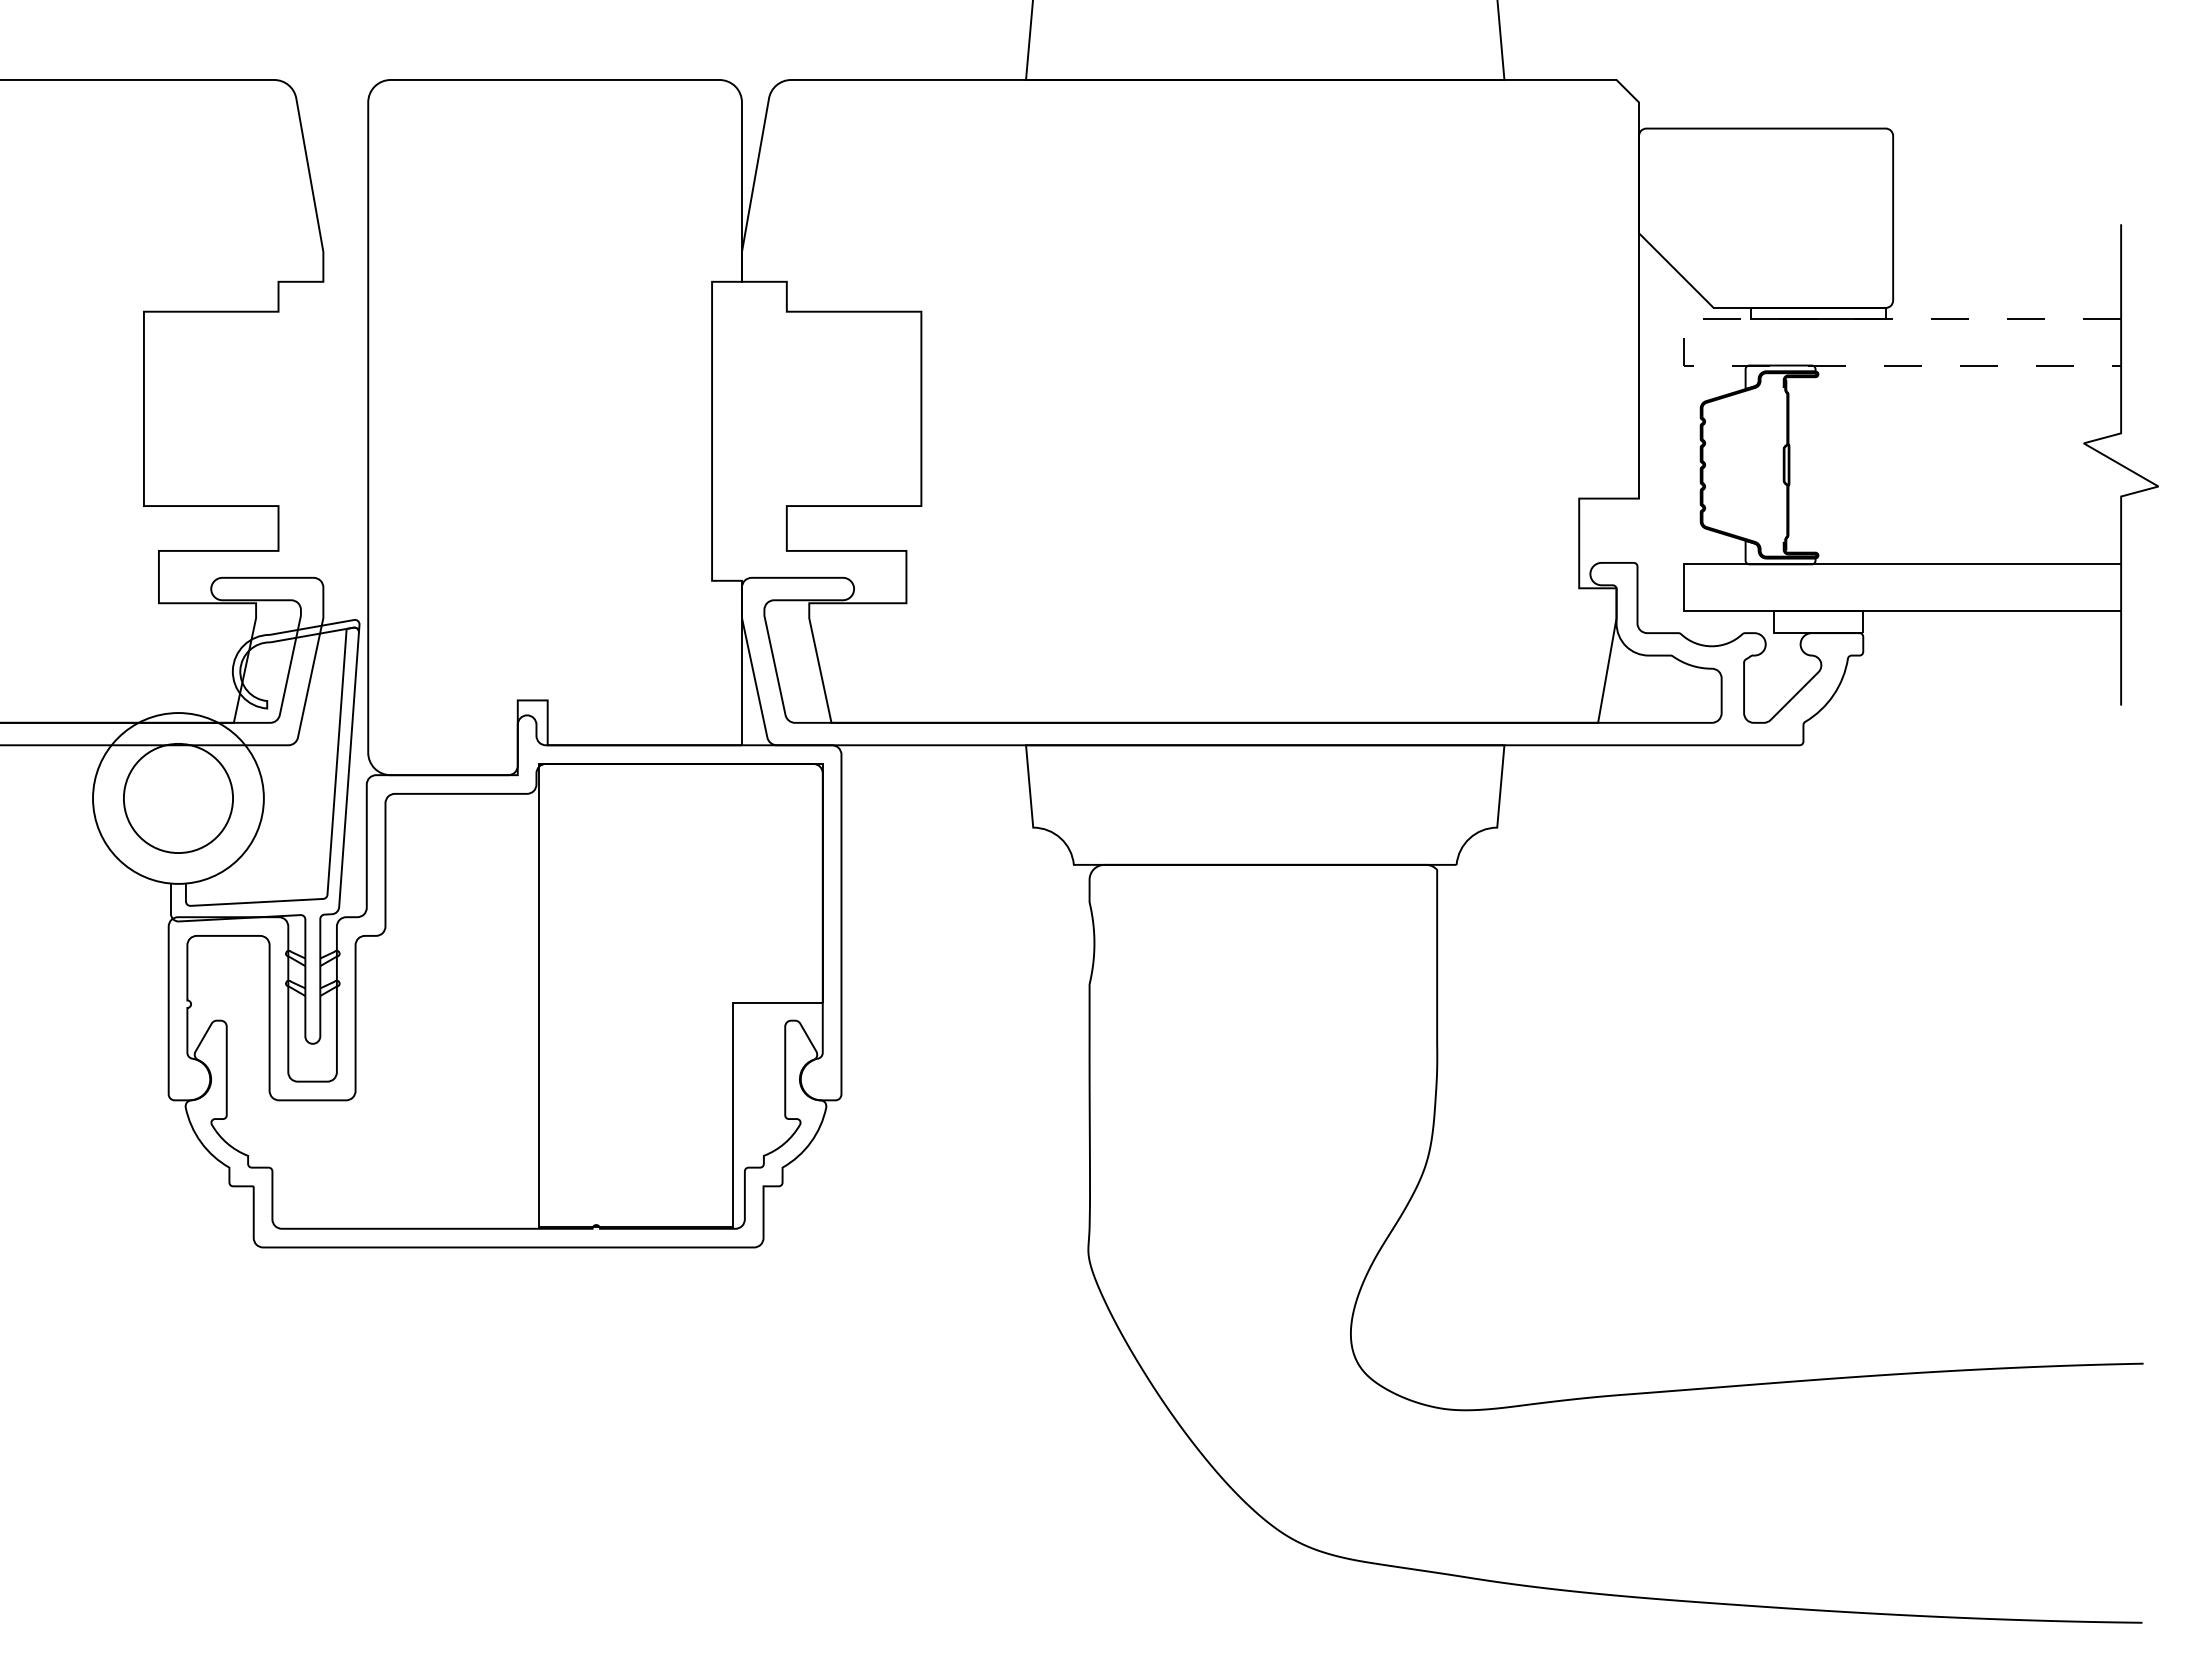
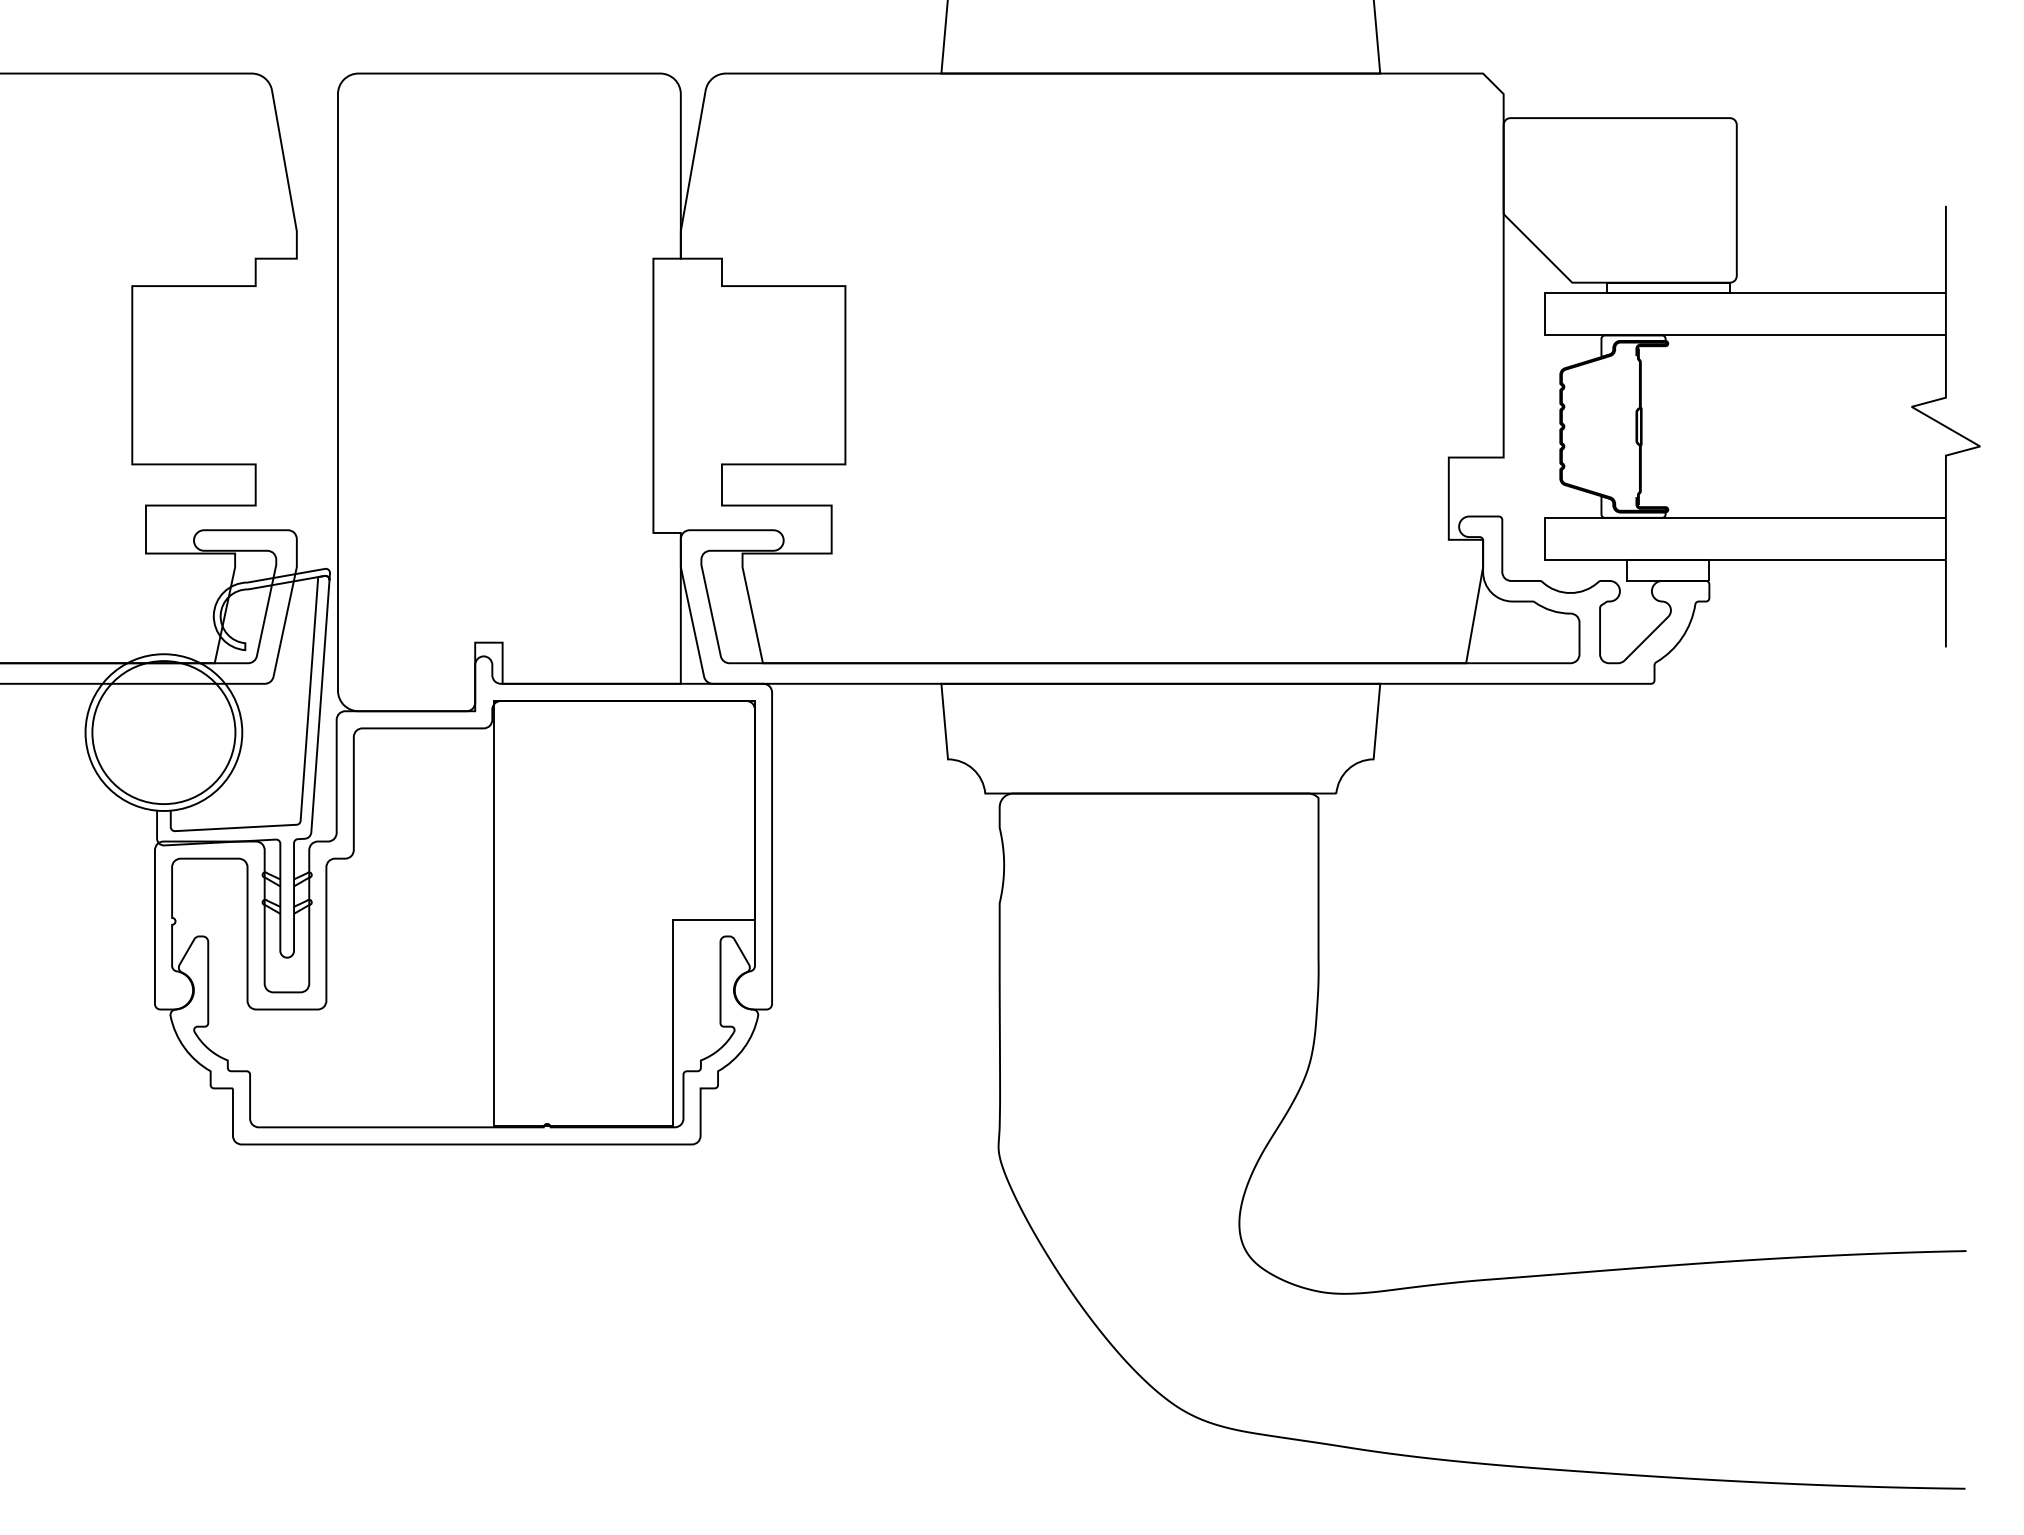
line: (1683, 342) -> (1544, 314), dashed -> solid
circle: (178, 798) -> (163, 732), size x1.43

